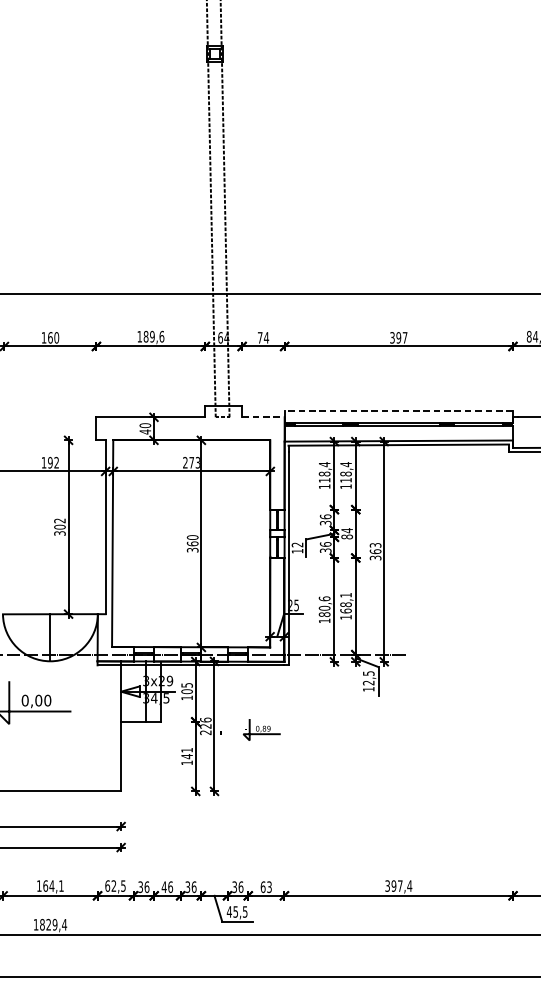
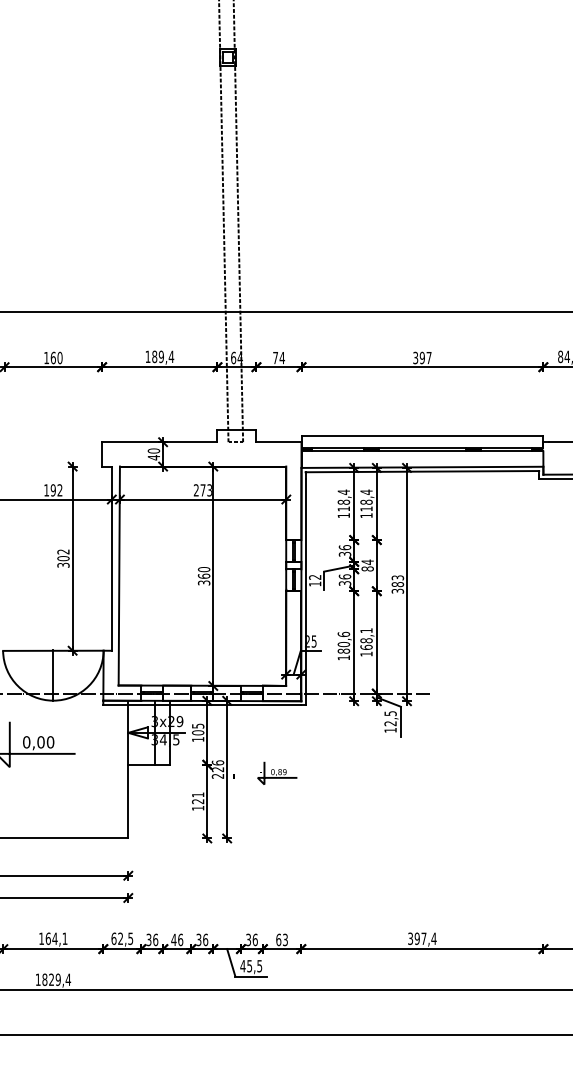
text: (161, 336) -> (171, 356), 189,6 -> 189,4
line: (398, 410) -> (422, 435), dashed -> solid
line: (262, 417) -> (278, 442), dashed -> solid
text: (375, 551) -> (397, 584), 363 -> 383
text: (187, 756) -> (198, 801), 141 -> 121

